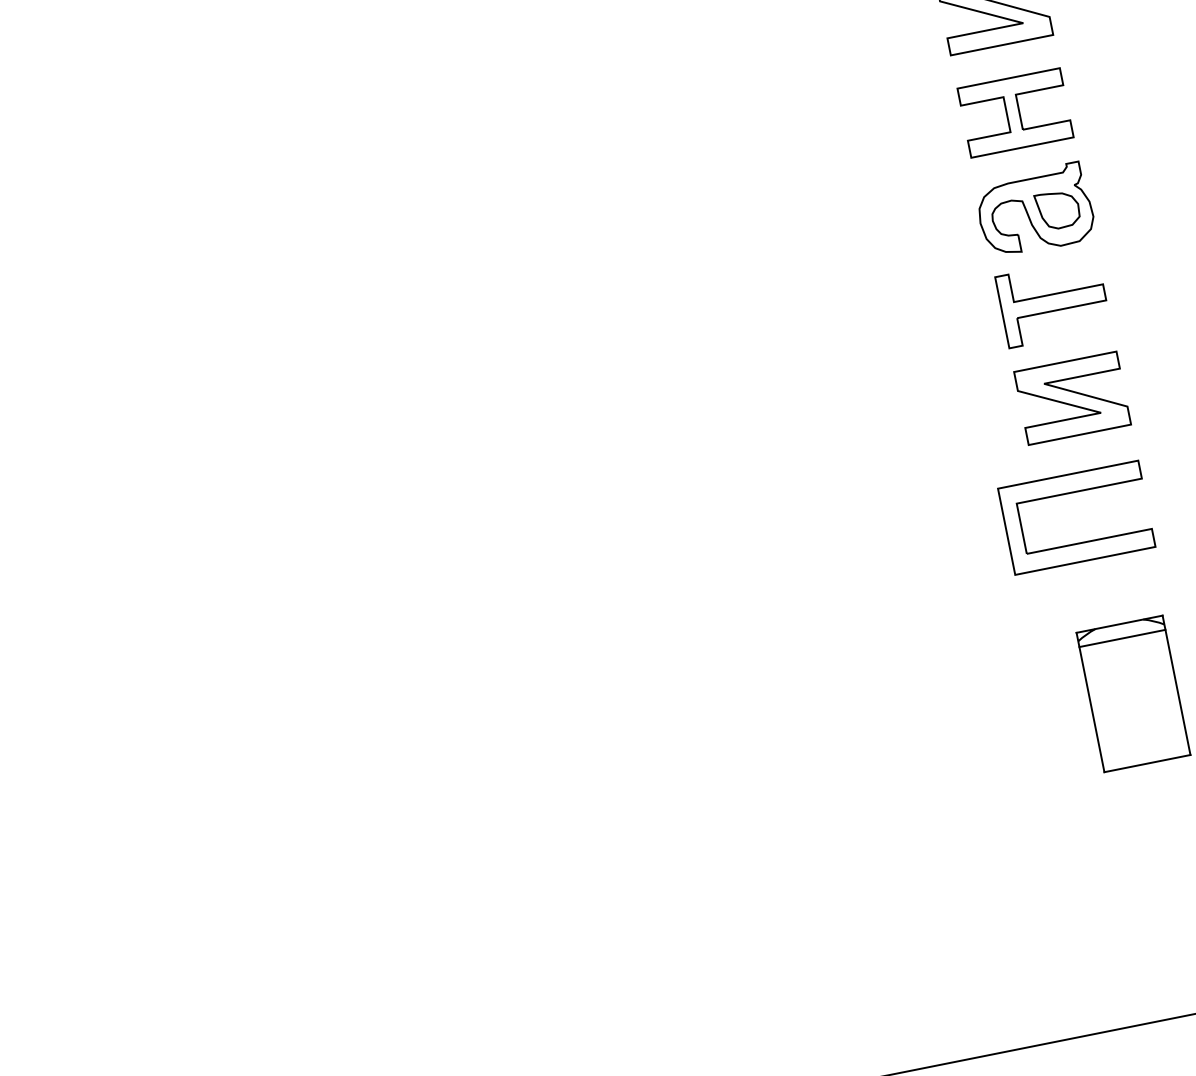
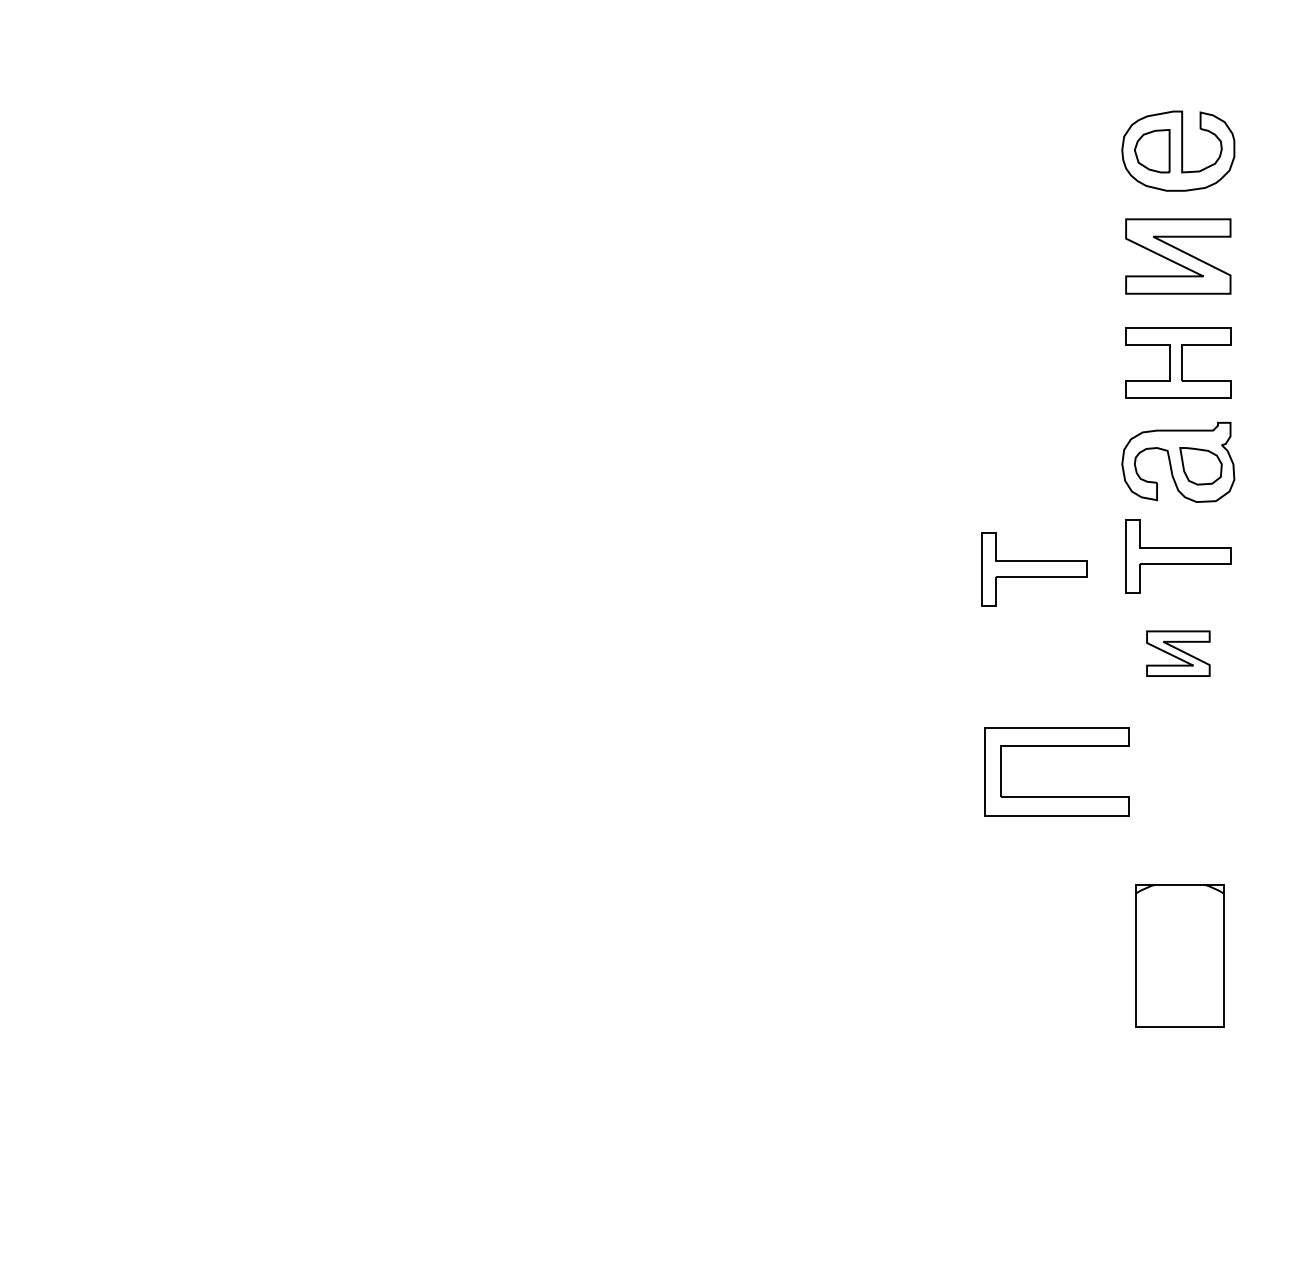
part: (915, 343) -> (1034, 569), added
part: (1072, 397) -> (1178, 653), size x0.6
part: (1071, 493) -> (1056, 746), moved
line: (1122, 638) -> (1180, 899), removed

